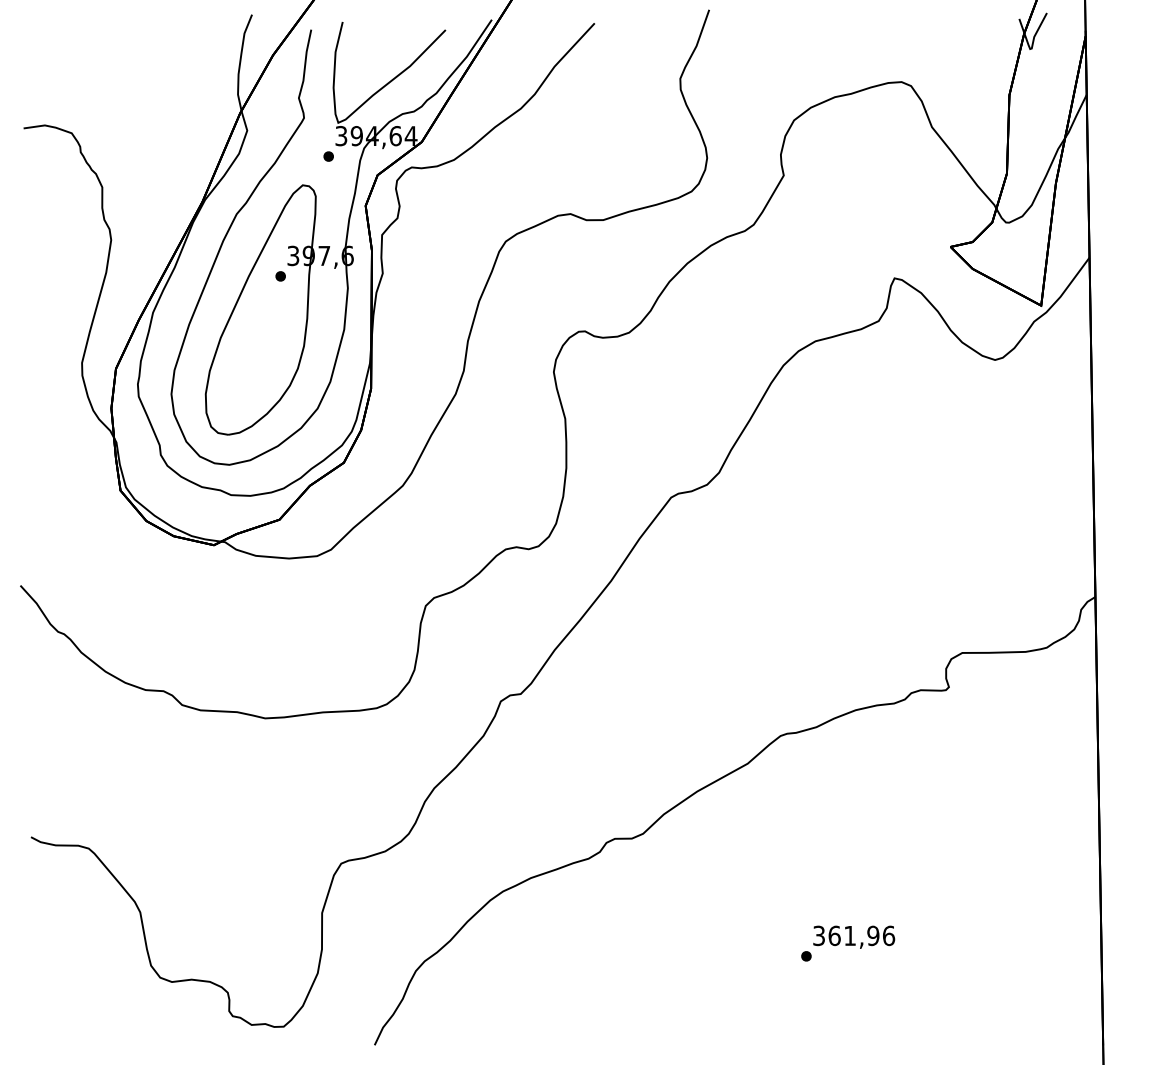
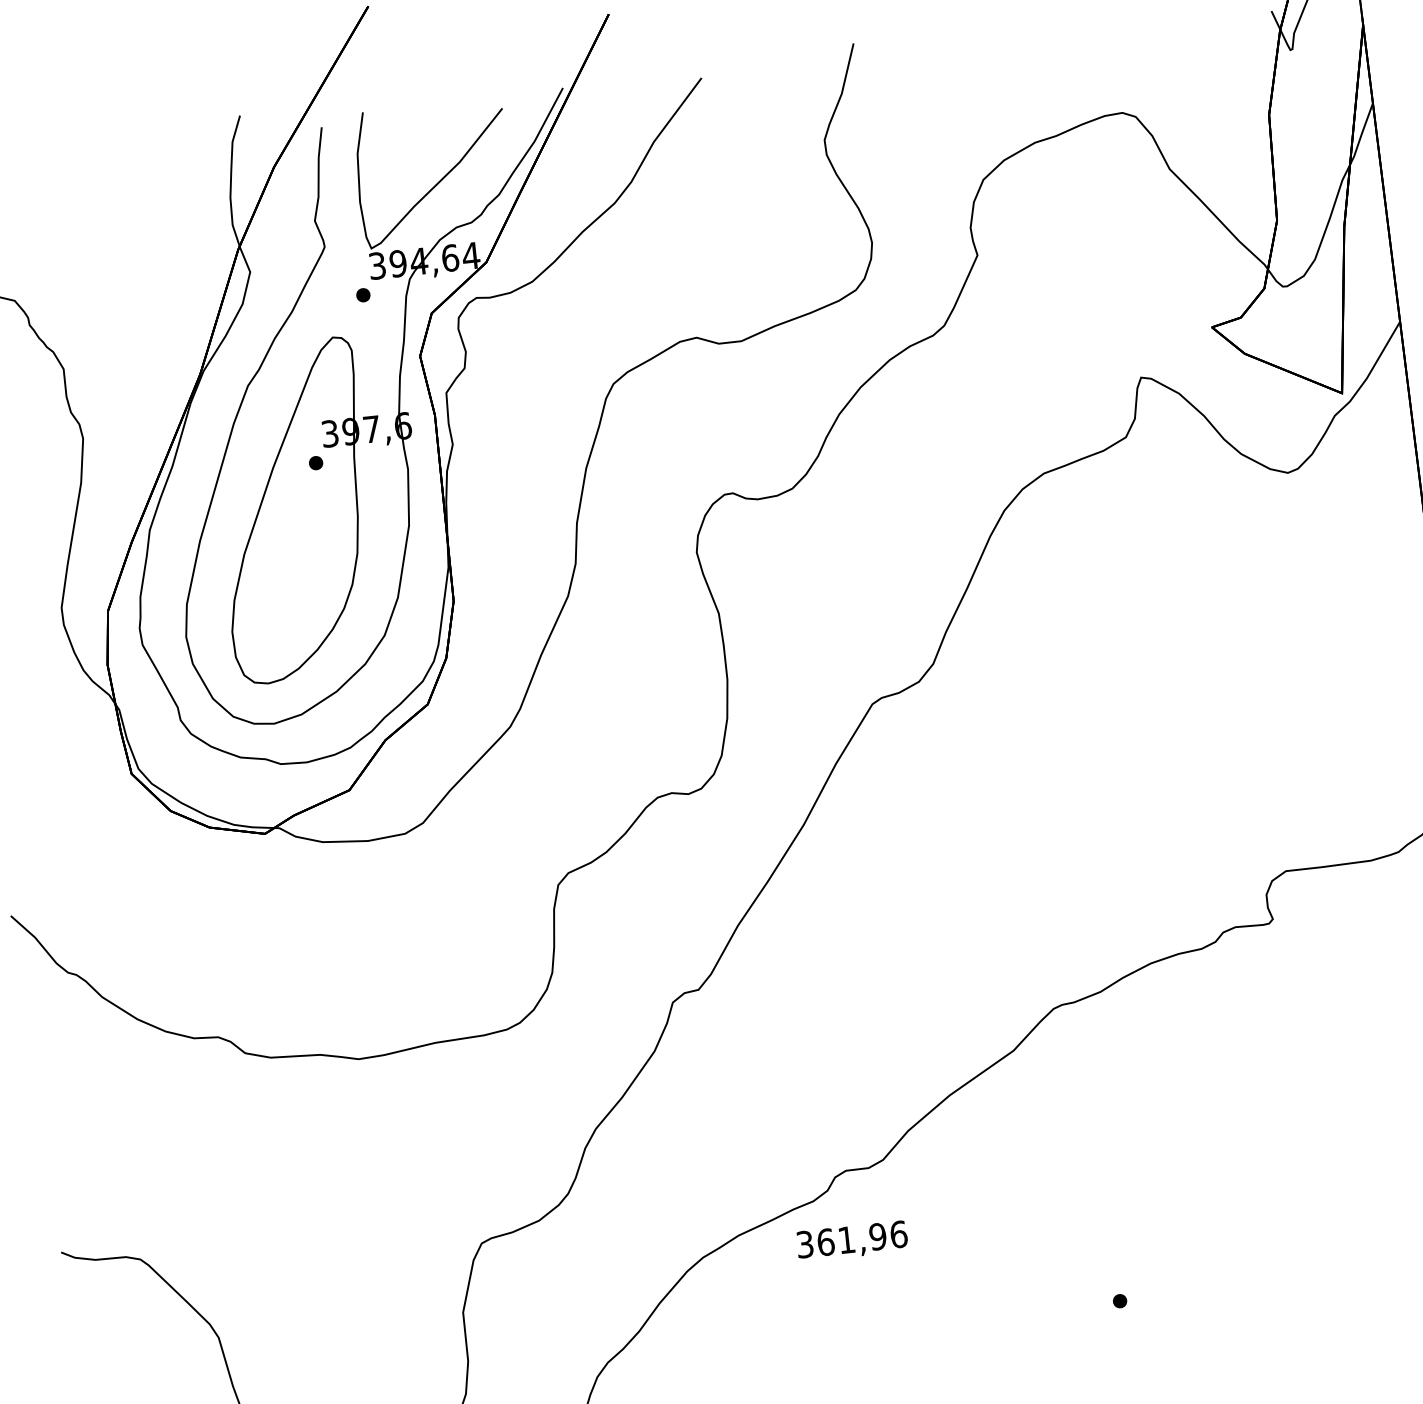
text: (854, 936) -> (852, 1240), moved

